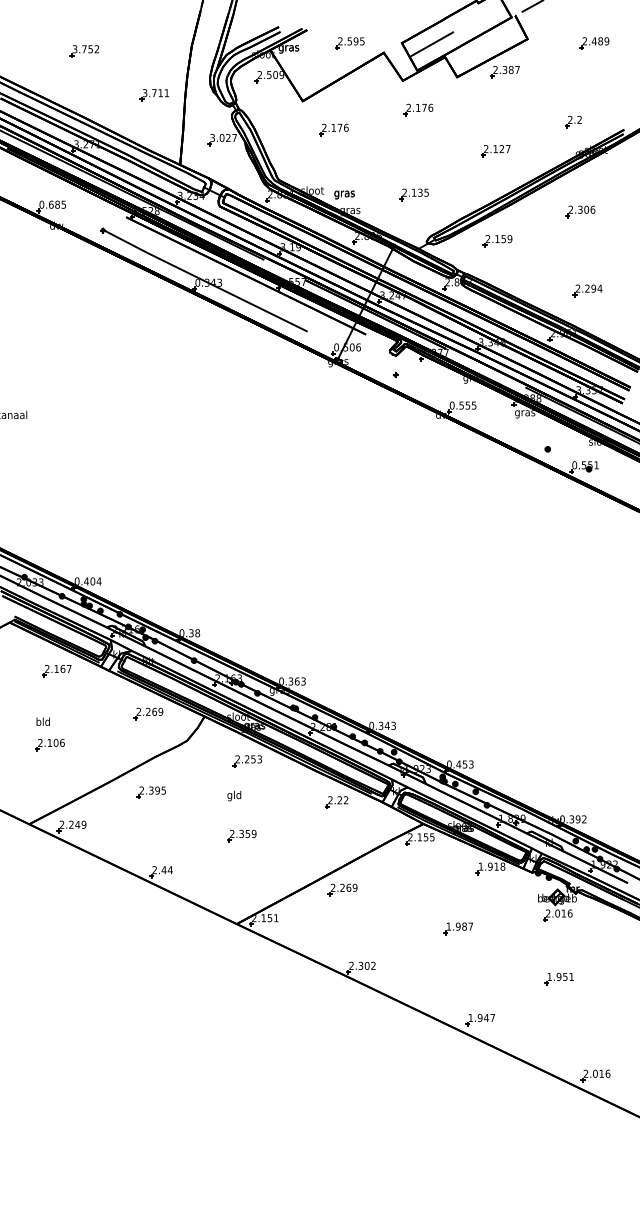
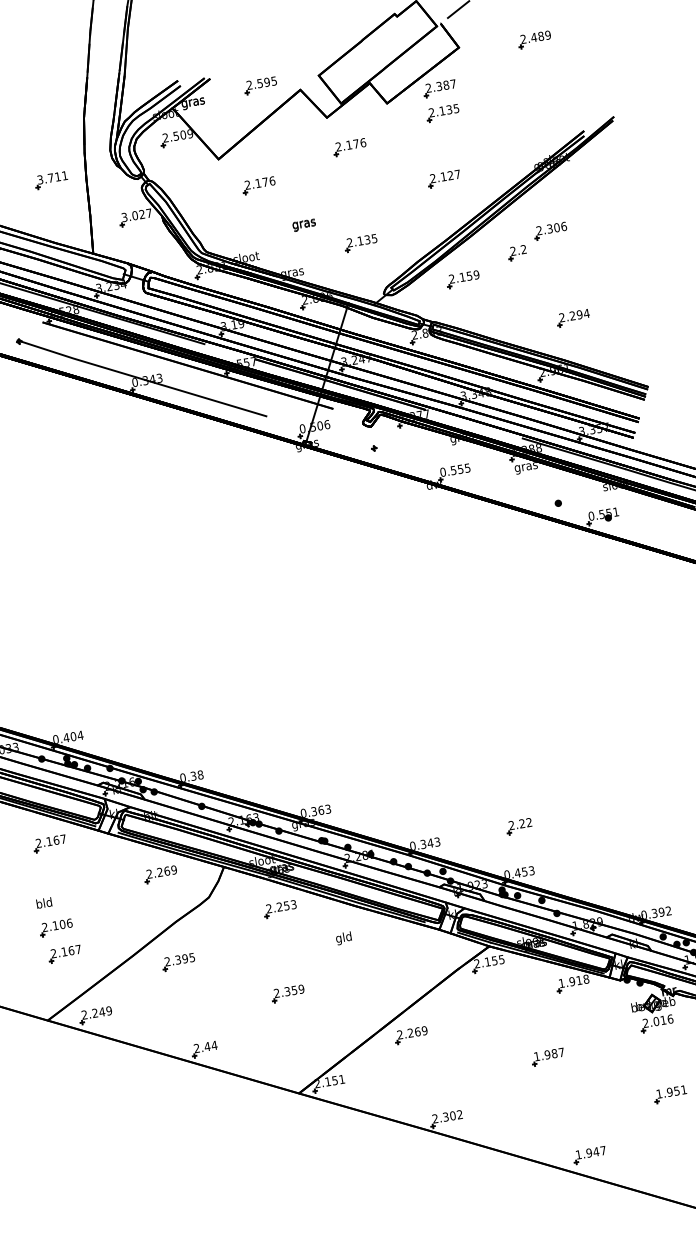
line: (431, 44) -> (352, 71), removed
part: (503, 93) -> (442, 113), added
part: (573, 121) -> (517, 252), moved
text: (344, 194) -> (304, 224), moved
part: (53, 769) -> (64, 954), added
text: (234, 795) -> (343, 937), moved
part: (336, 802) -> (518, 826), moved

